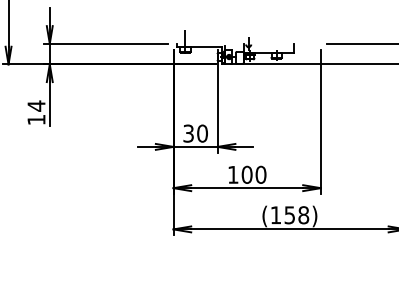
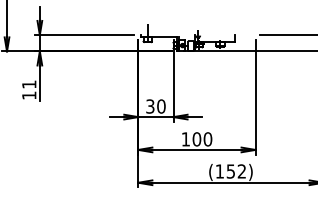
text: (36, 105) -> (29, 84), 14 -> 11
text: (303, 215) -> (241, 171), (158) -> (152)

